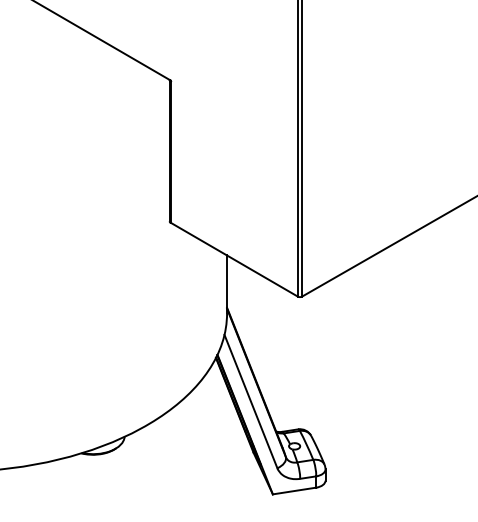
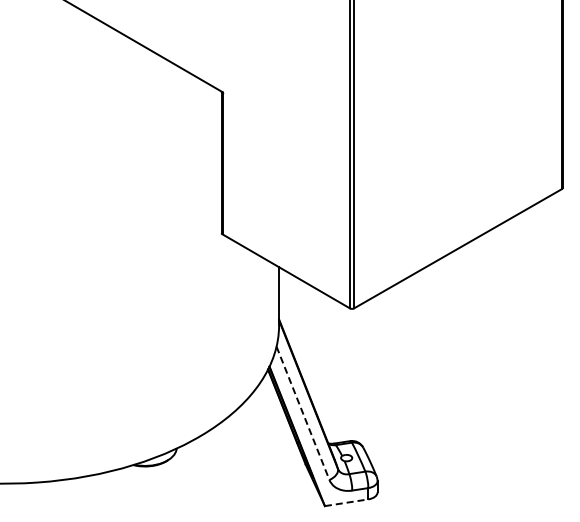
line: (251, 401) -> (303, 413), solid -> dashed
line: (294, 490) -> (346, 502), solid -> dashed

